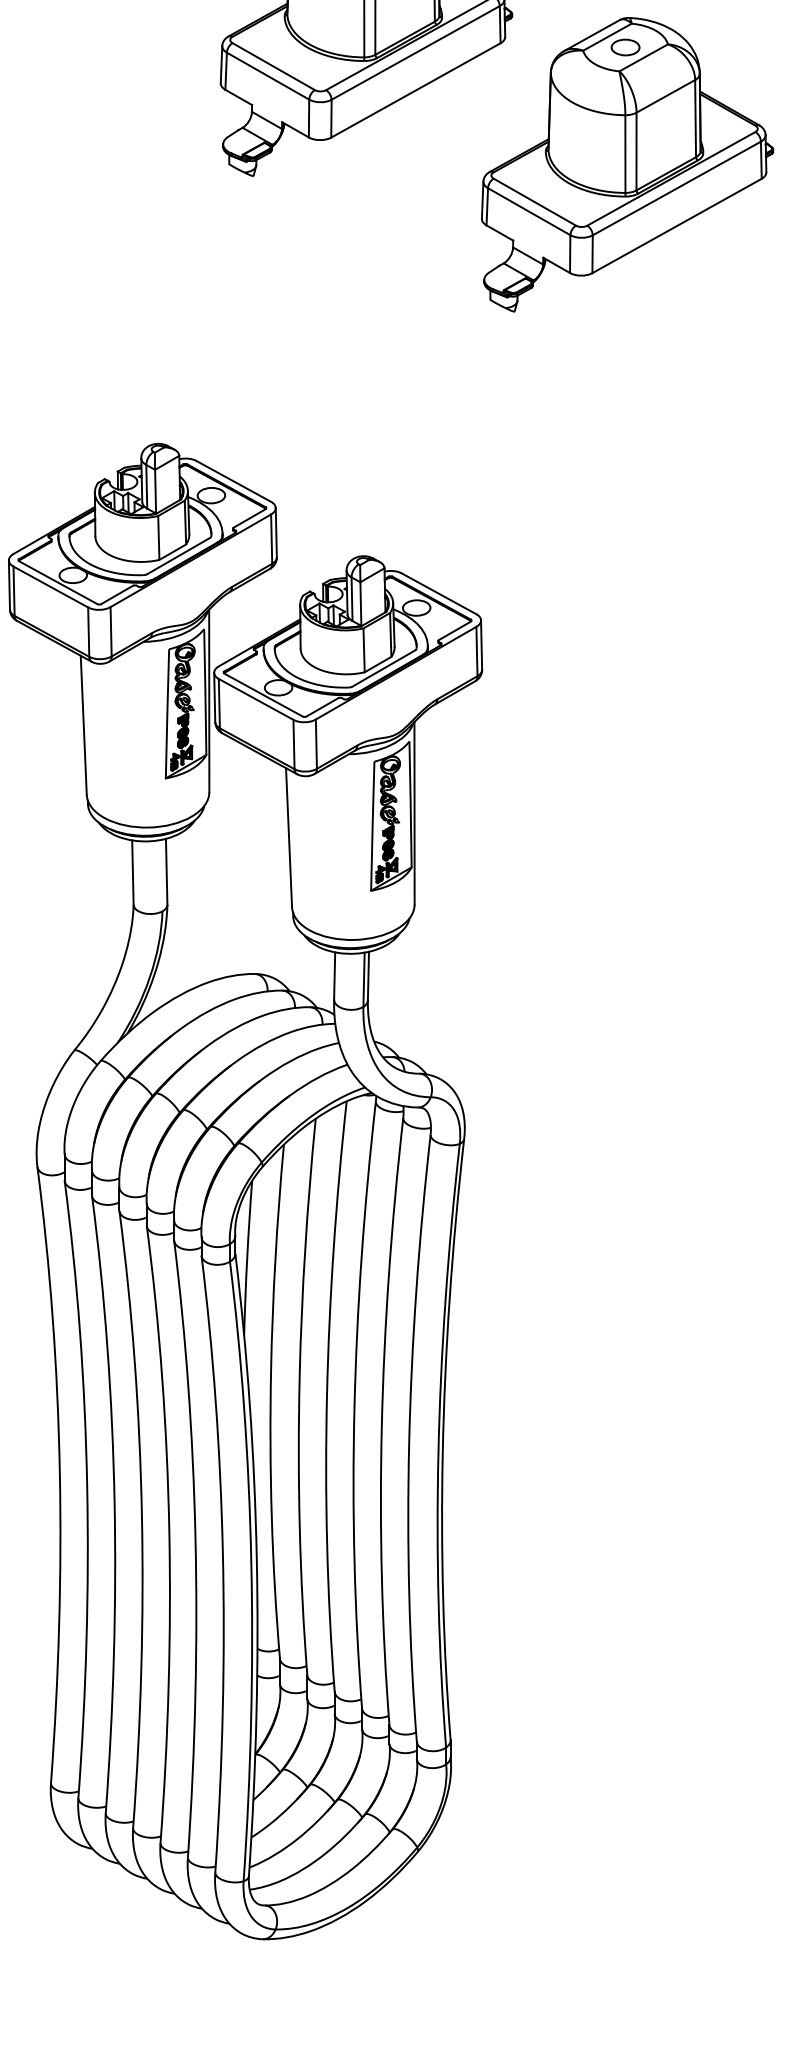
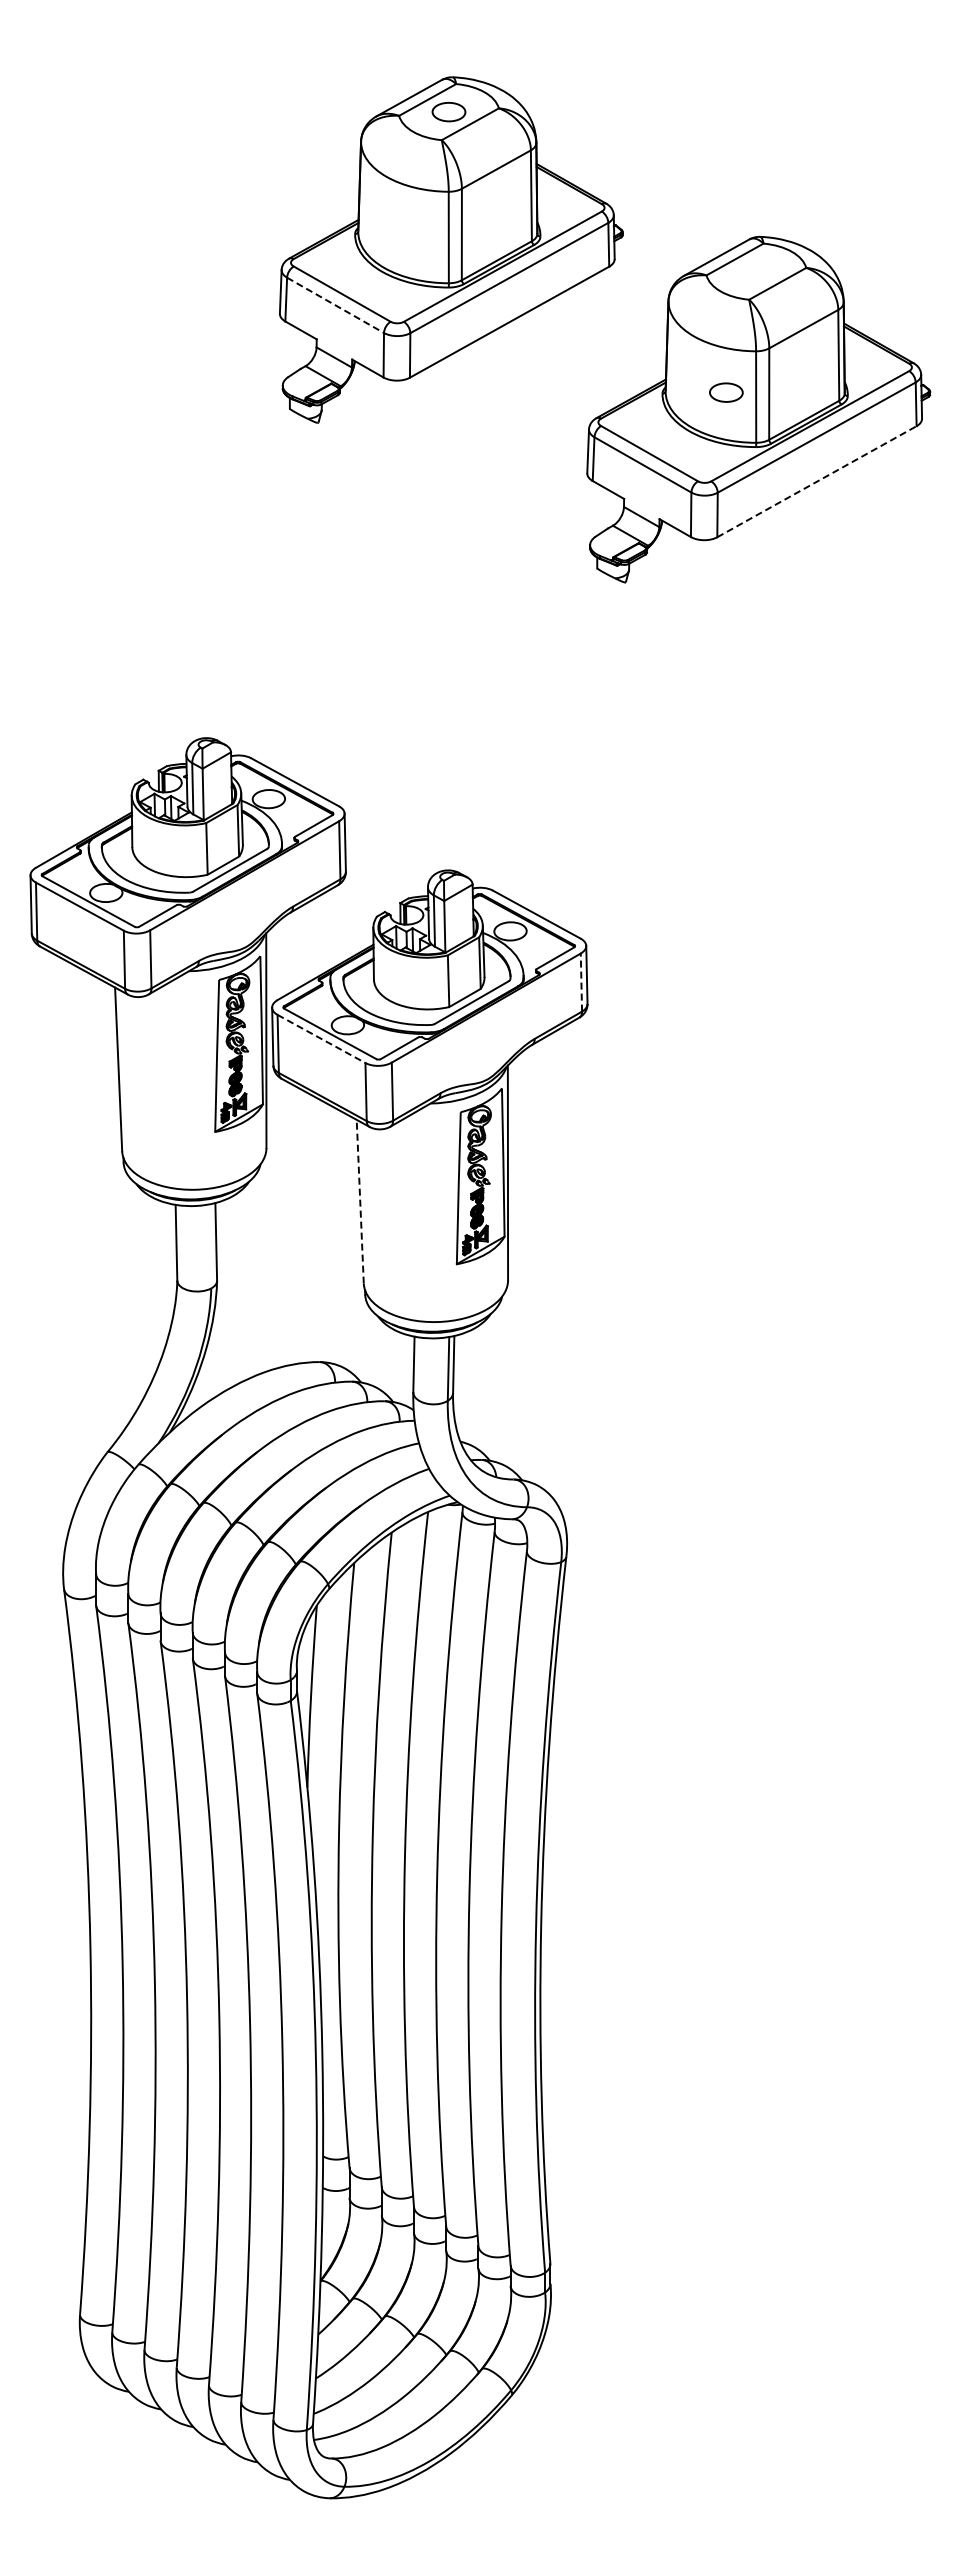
part: (625, 47) -> (726, 392), moved
line: (268, 76) -> (335, 305), solid -> dashed
line: (677, 225) -> (817, 481), solid -> dashed
line: (477, 651) -> (581, 982), solid -> dashed
line: (256, 699) -> (321, 1039), solid -> dashed
line: (289, 837) -> (360, 1201), solid -> dashed

